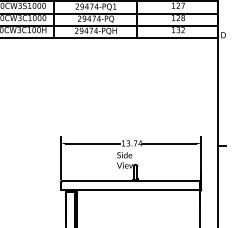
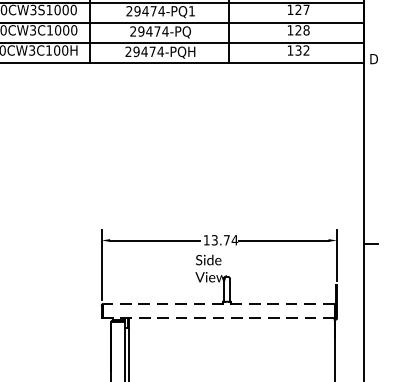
line: (130, 181) -> (218, 304), solid -> dashed
line: (130, 189) -> (218, 317), solid -> dashed

